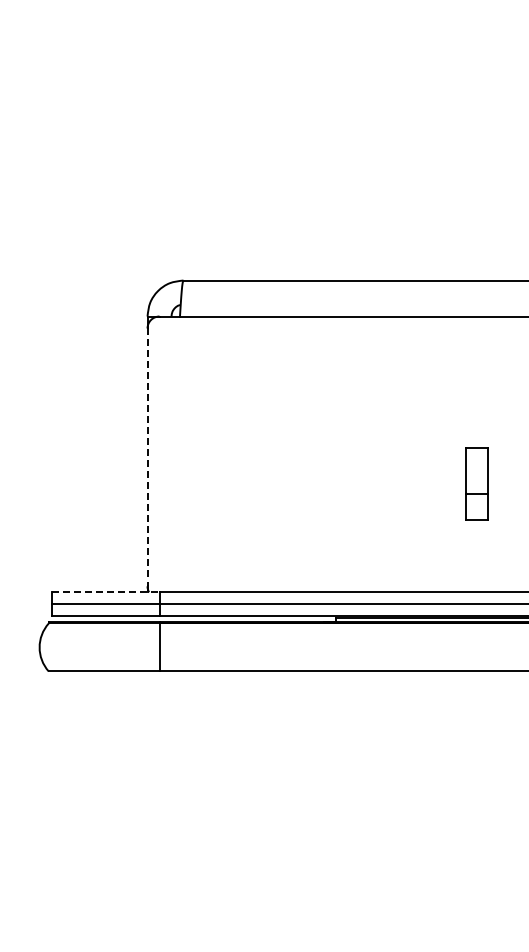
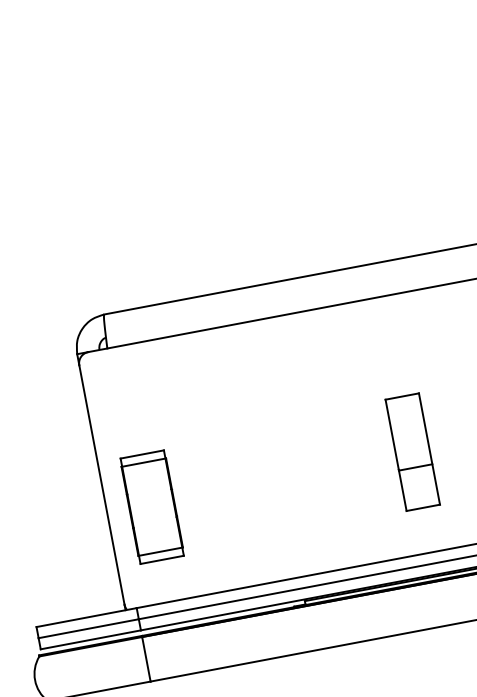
line: (147, 457) -> (101, 485), dashed -> solid
part: (476, 483) -> (411, 451), size x1.67
part: (195, 490) -> (152, 507), added
line: (105, 592) -> (86, 617), dashed -> solid

